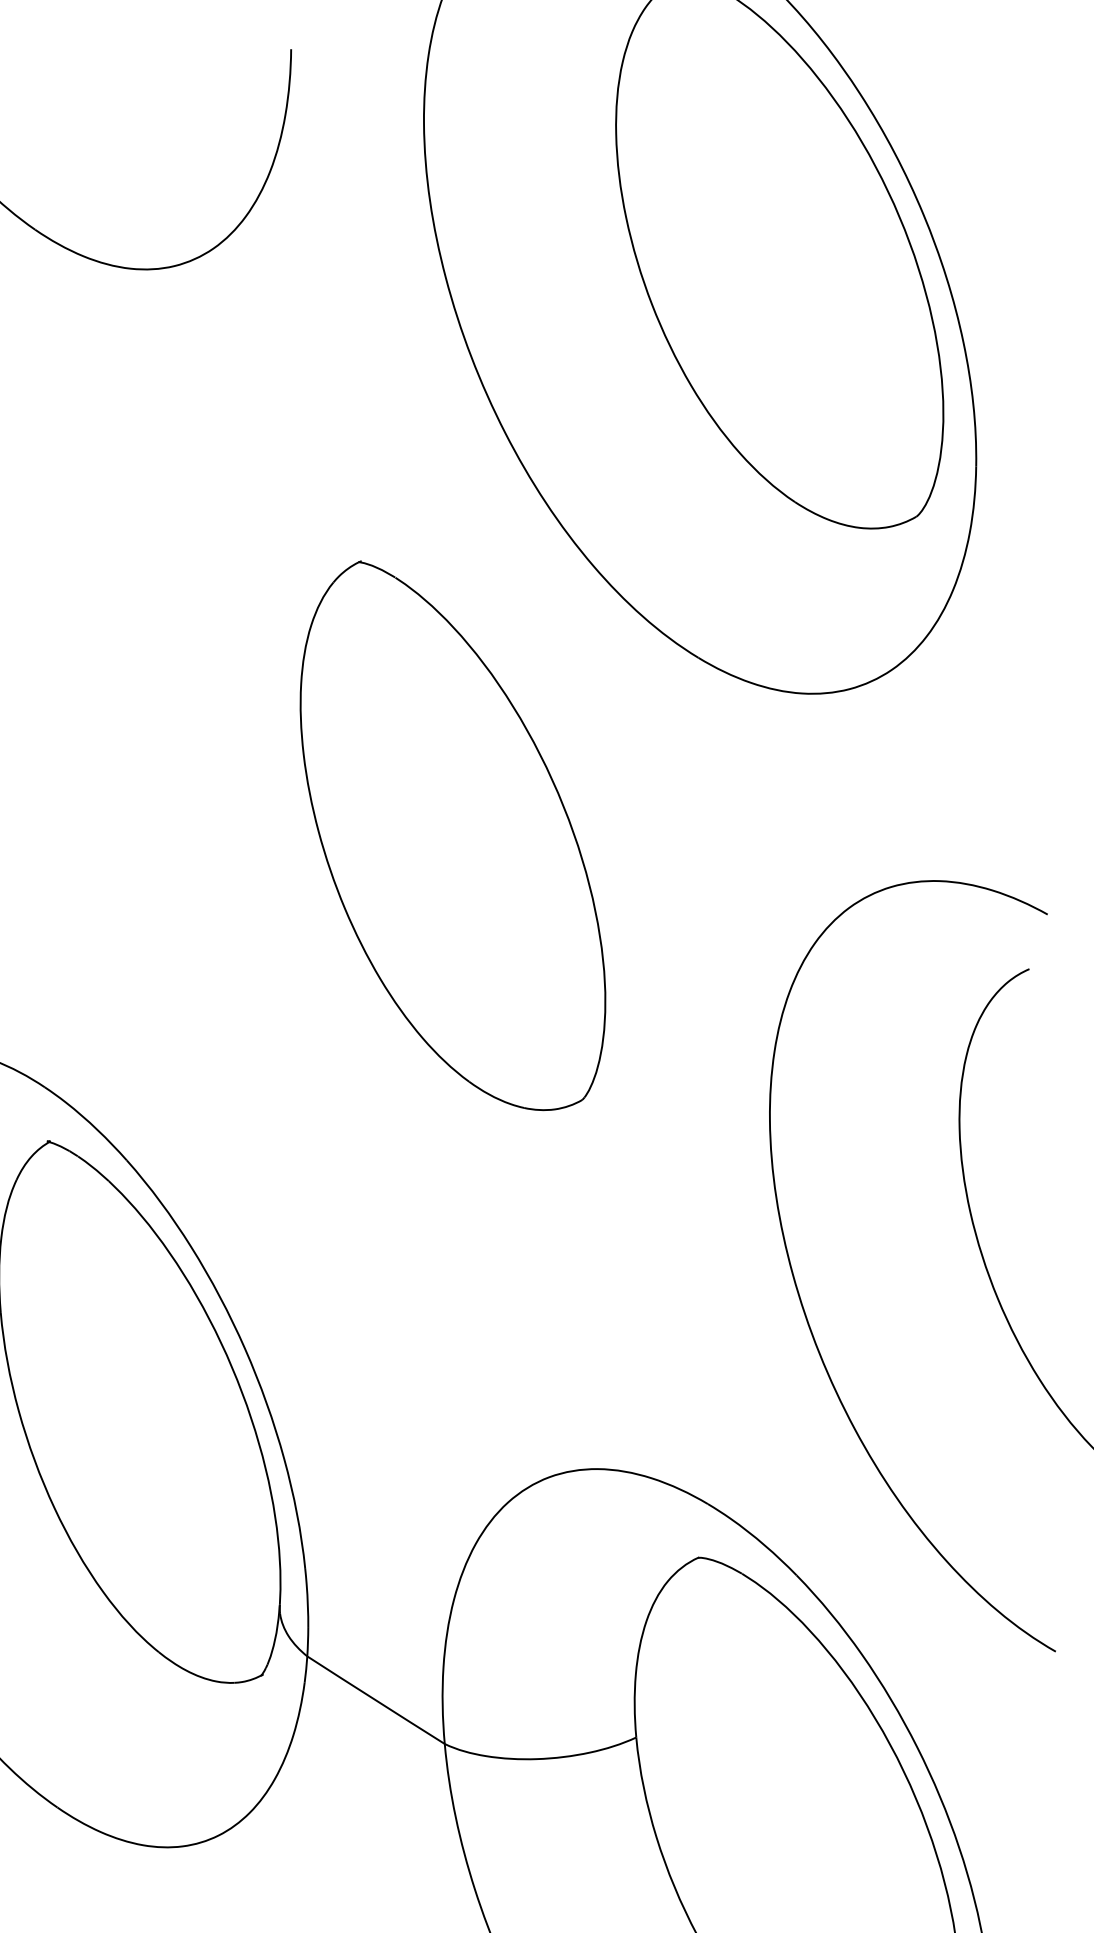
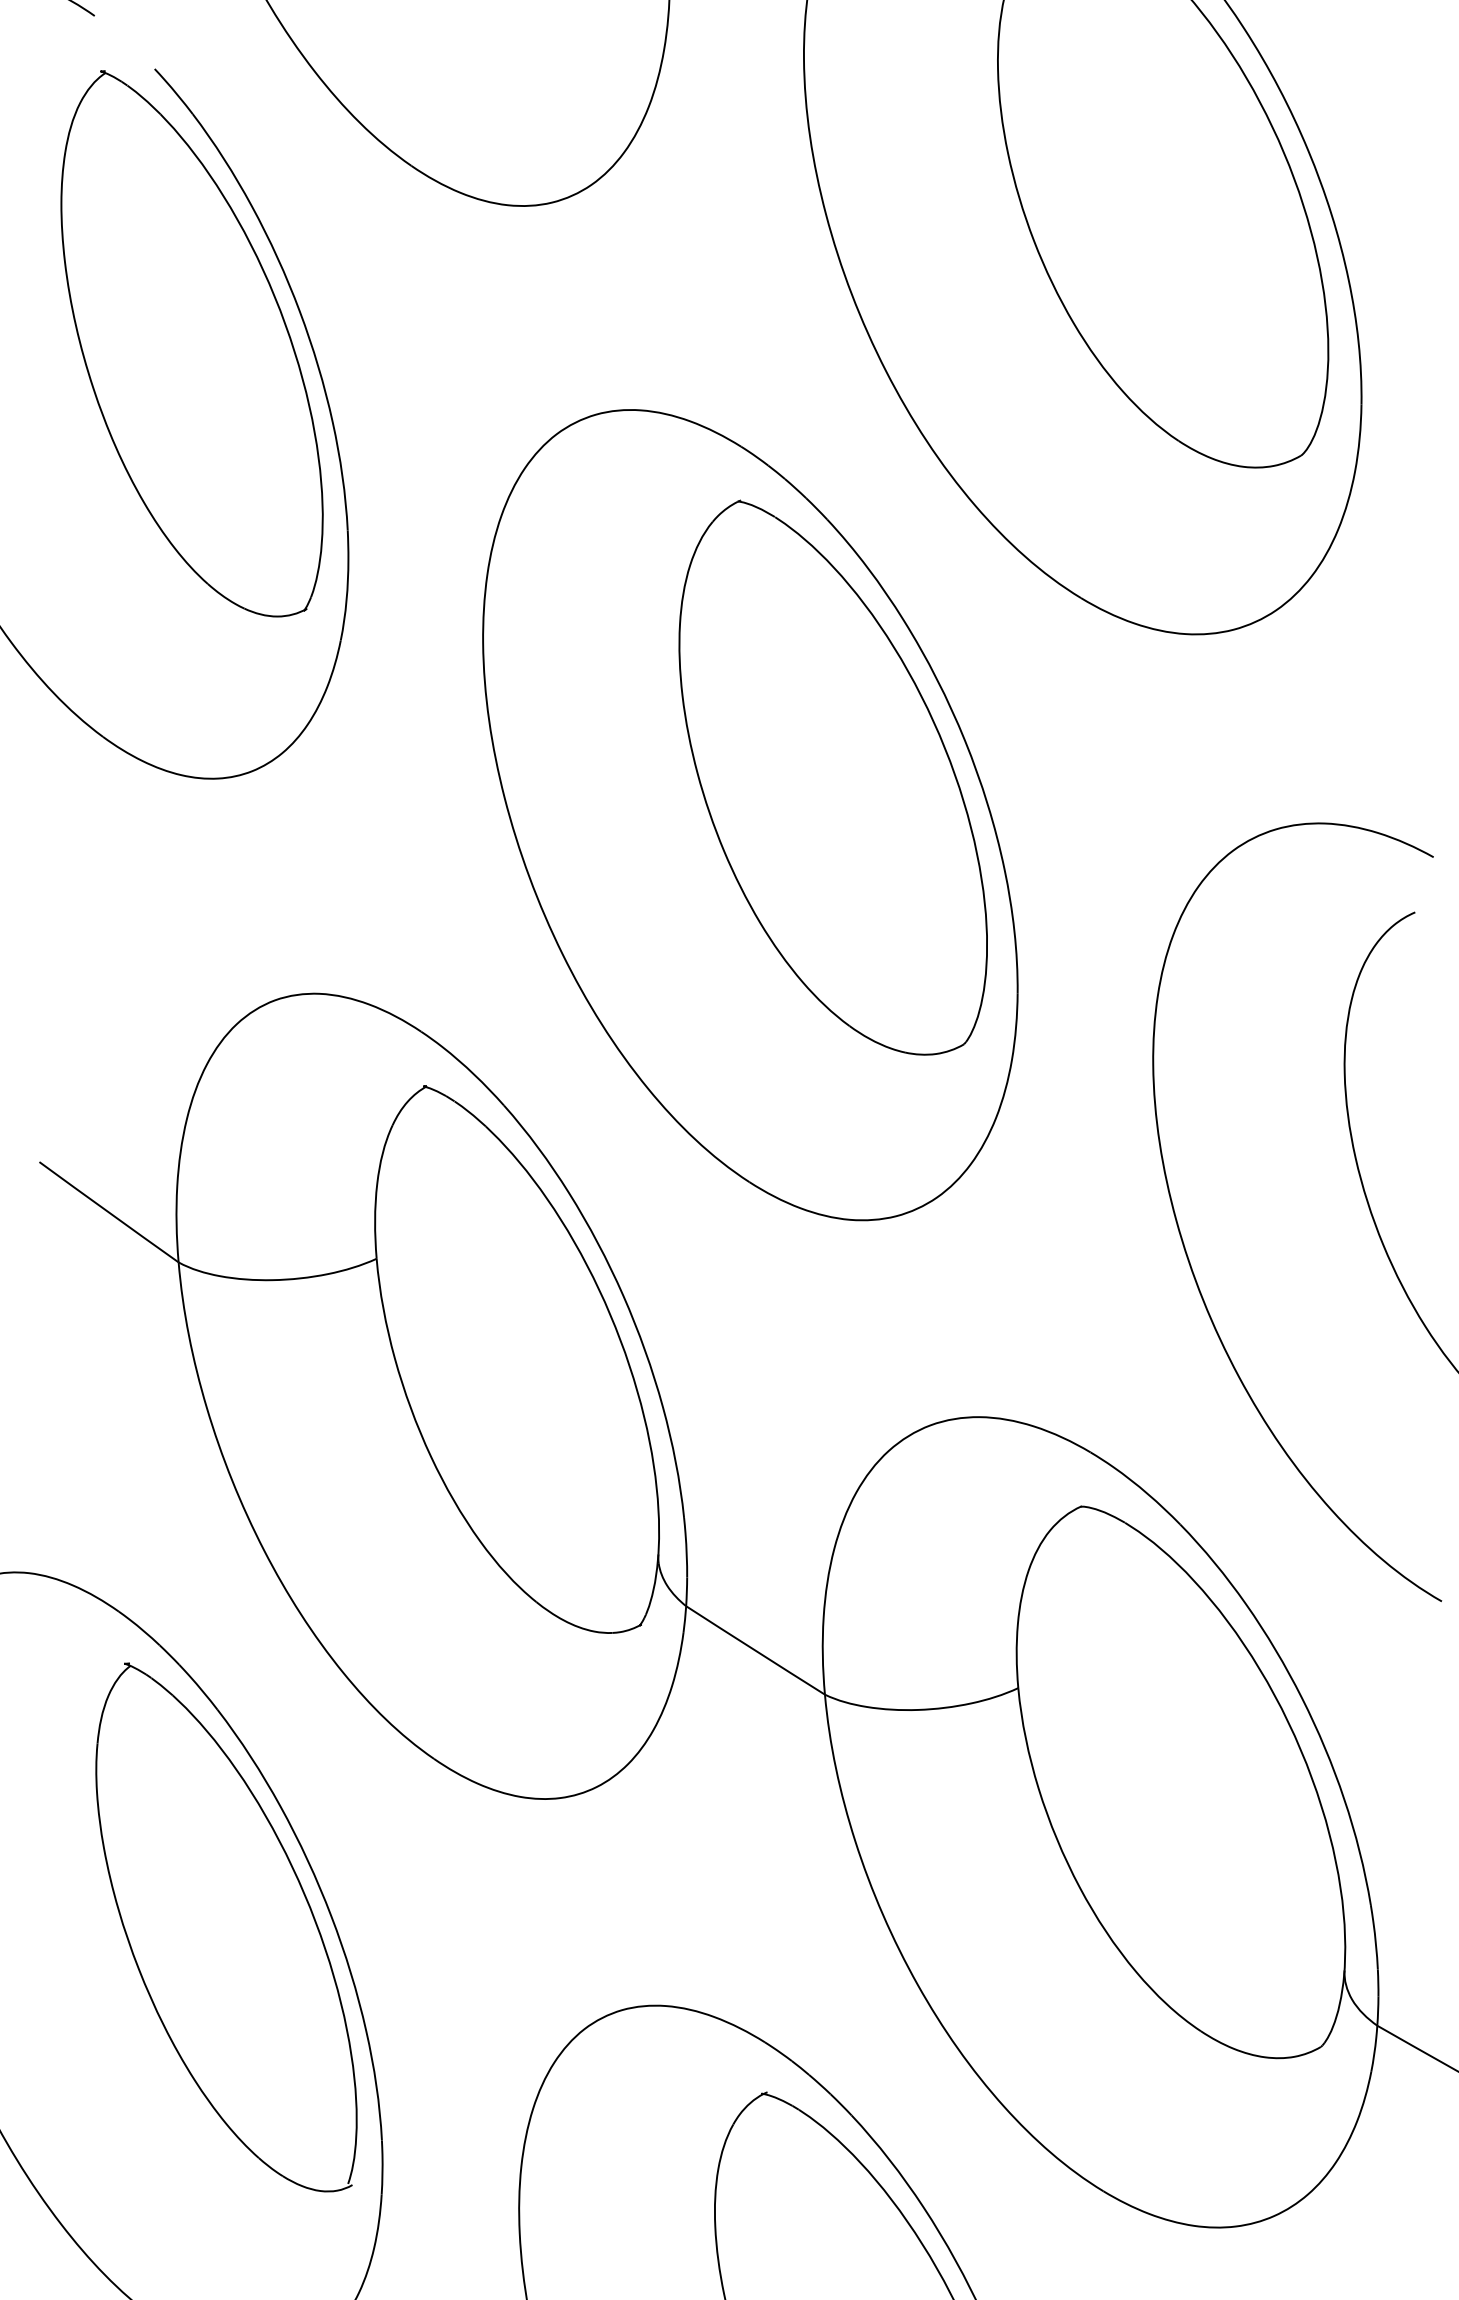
part: (371, 873) -> (750, 815), added

